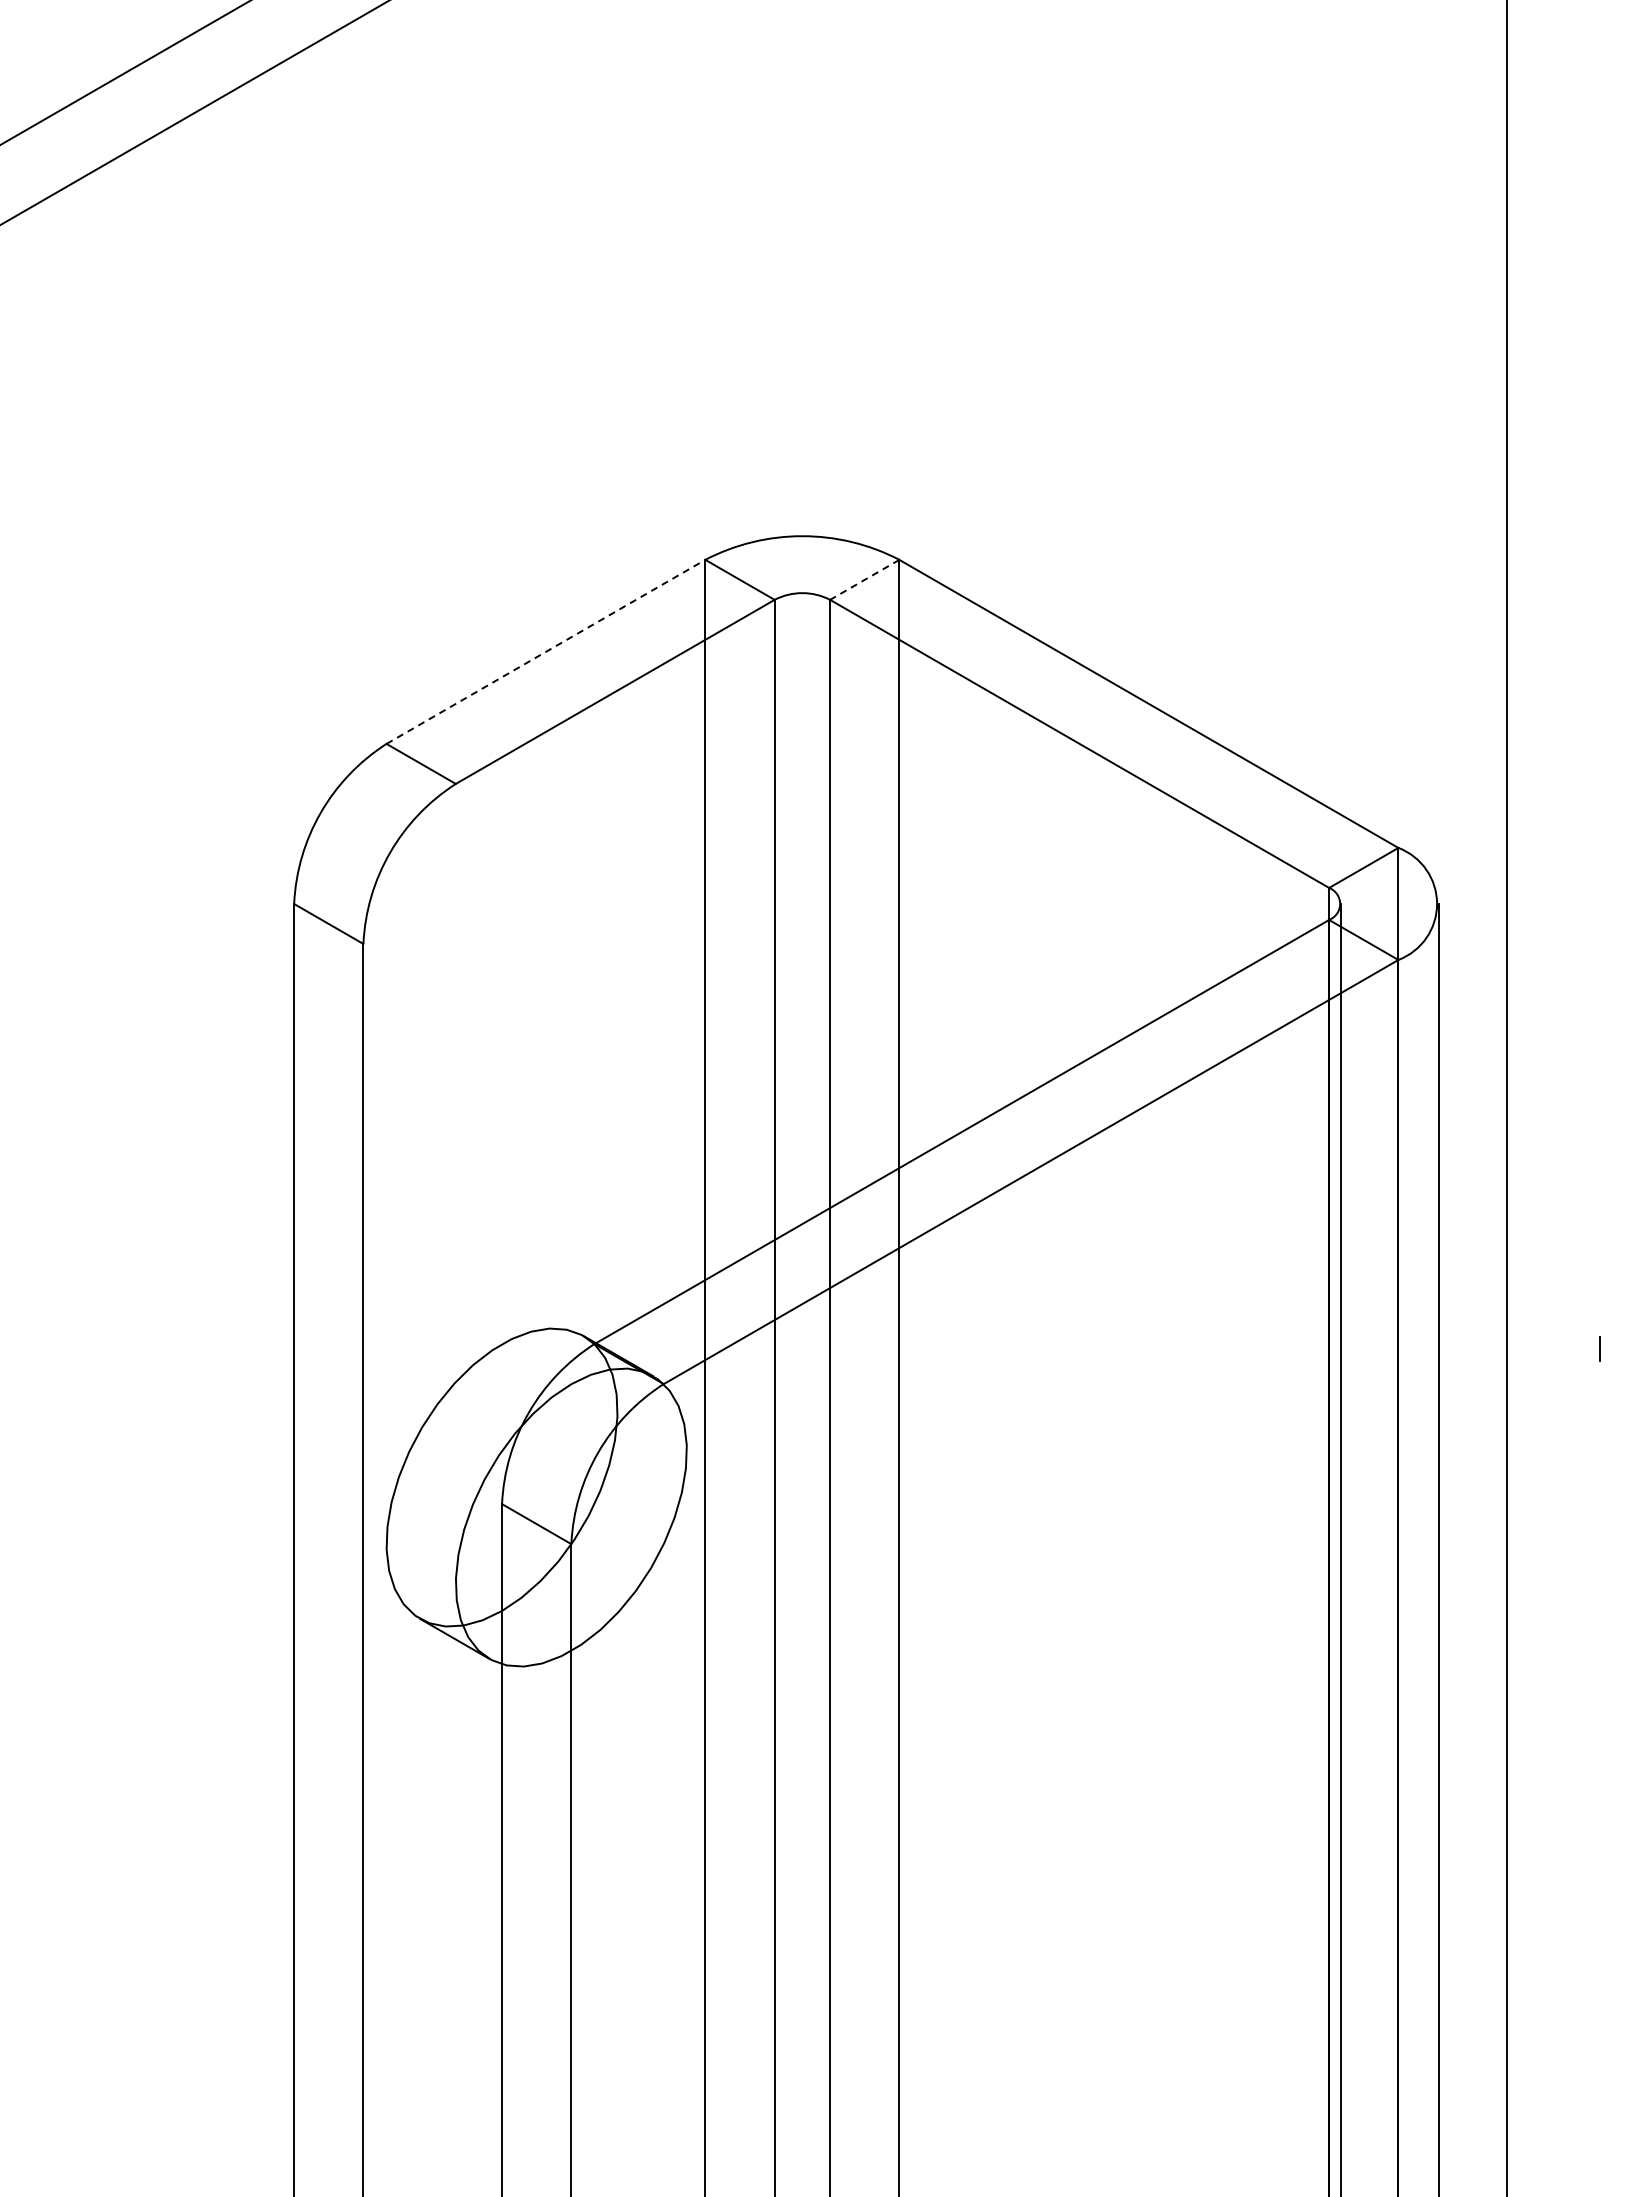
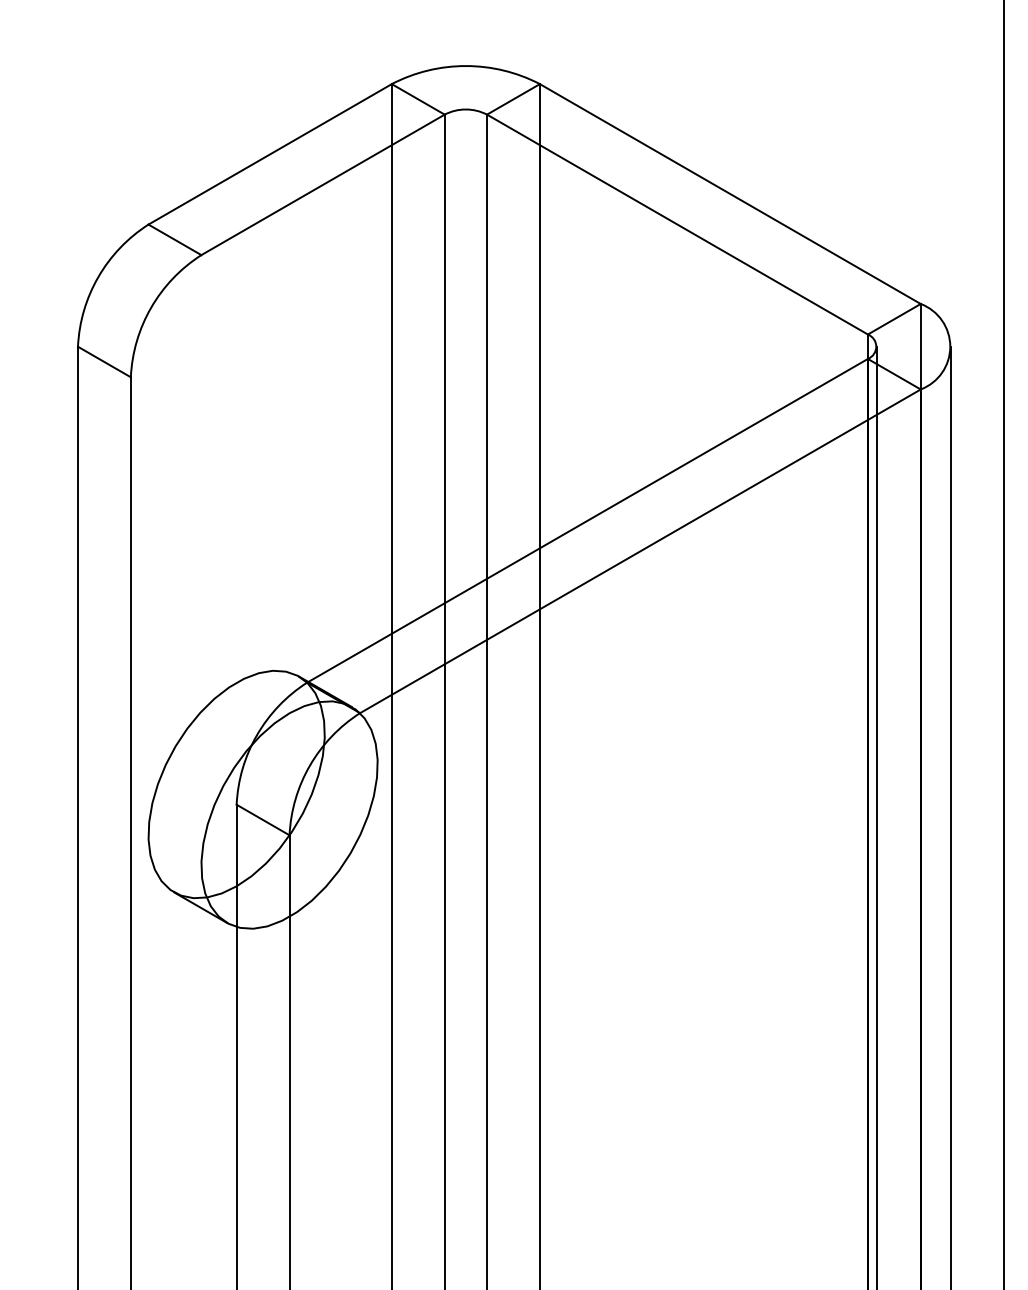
line: (864, 579) -> (513, 99), dashed -> solid
line: (546, 651) -> (270, 154), dashed -> solid

